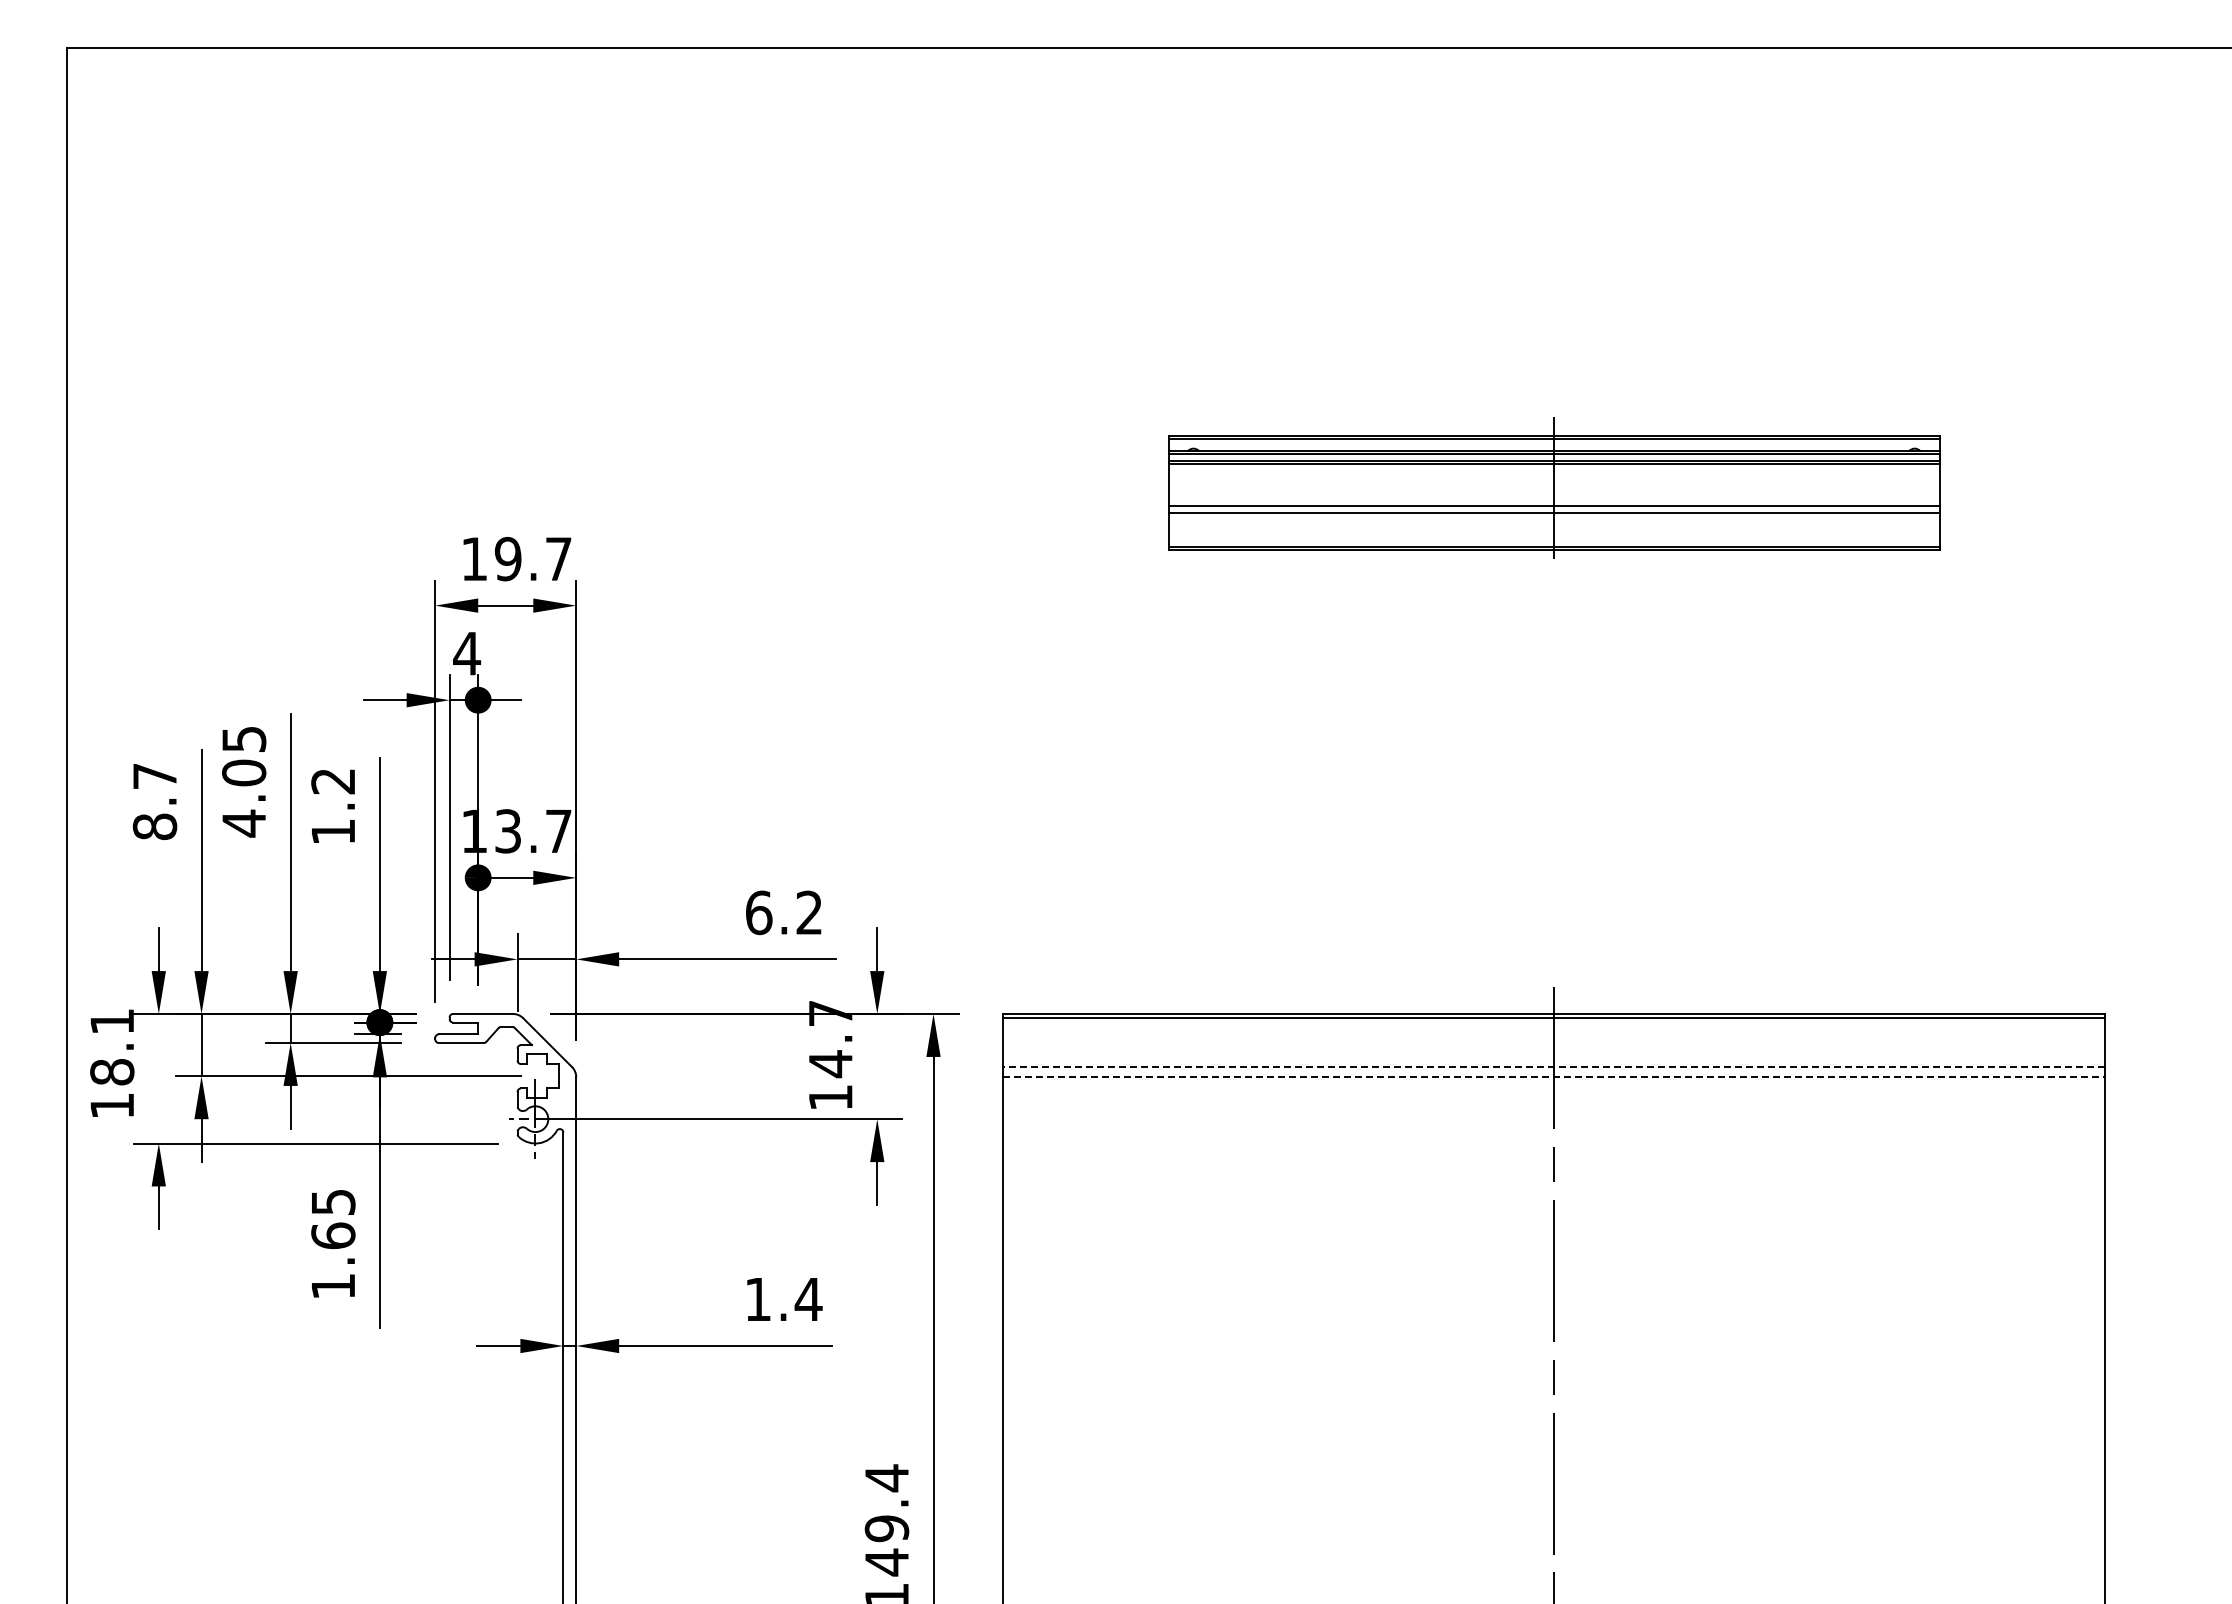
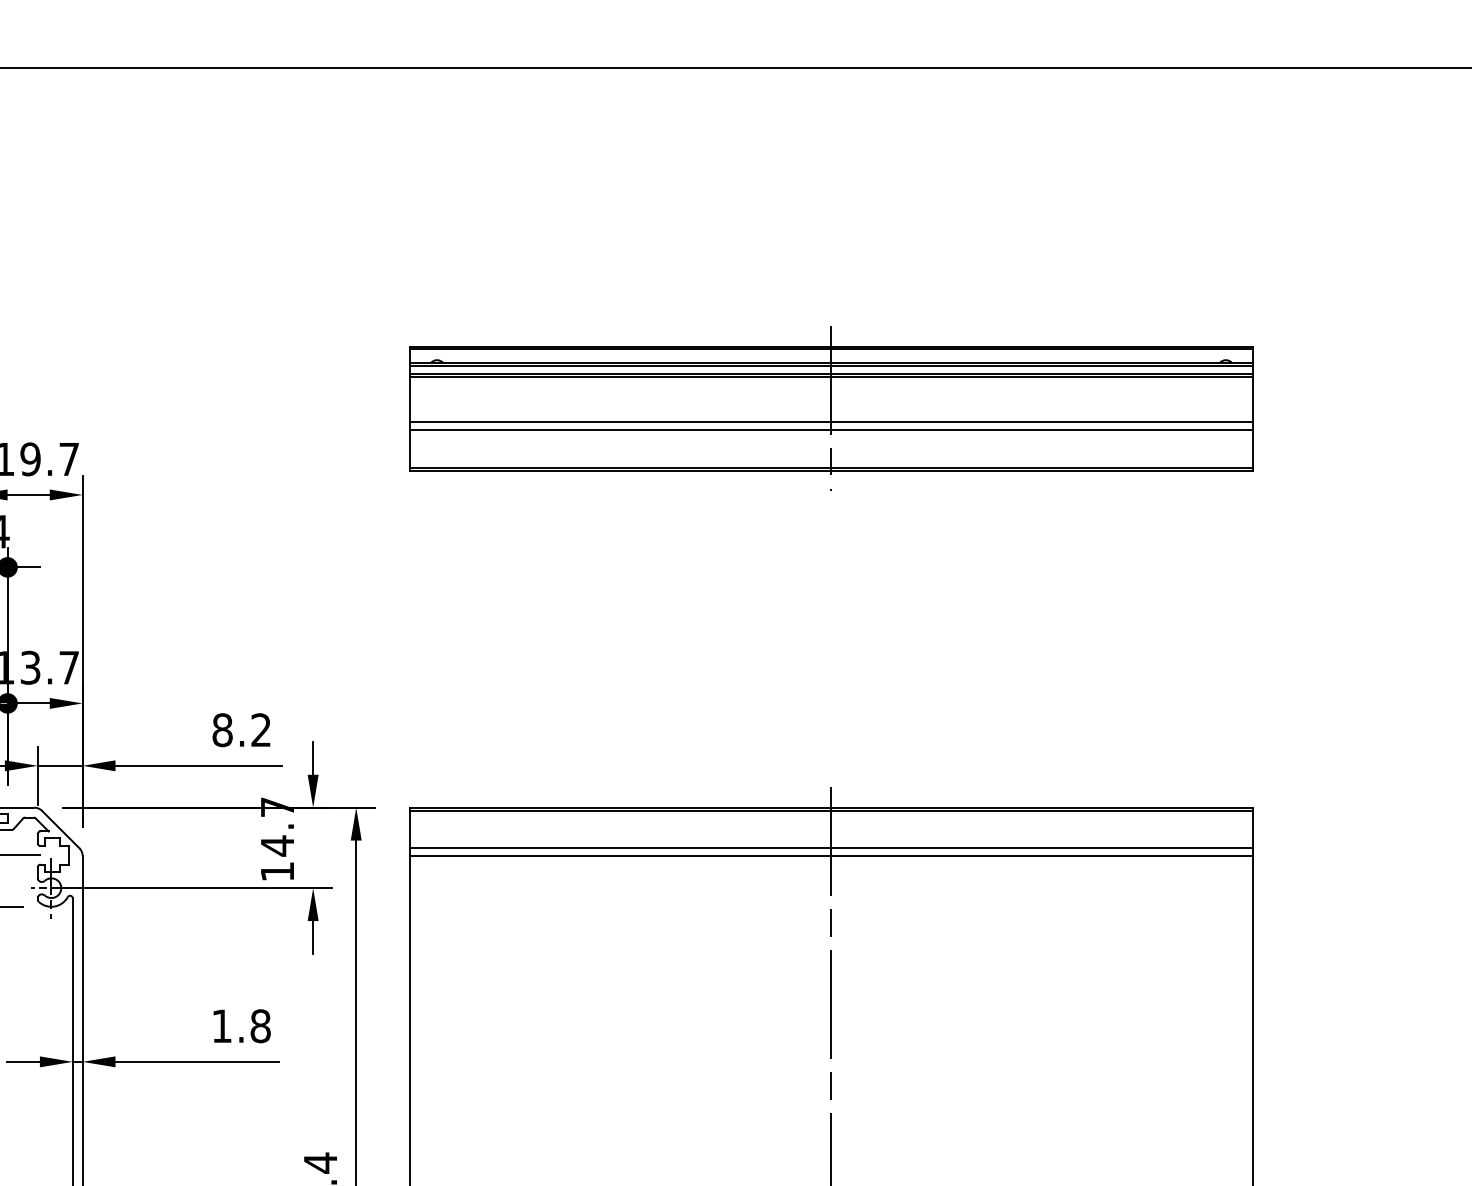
part: (1553, 492) -> (830, 408), size x1.43
text: (758, 912) -> (222, 729), 6.2 -> 8.2
line: (1554, 1067) -> (831, 848), dashed -> solid
line: (1554, 1077) -> (831, 856), dashed -> solid
text: (808, 1299) -> (260, 1026), 1.4 -> 1.8

